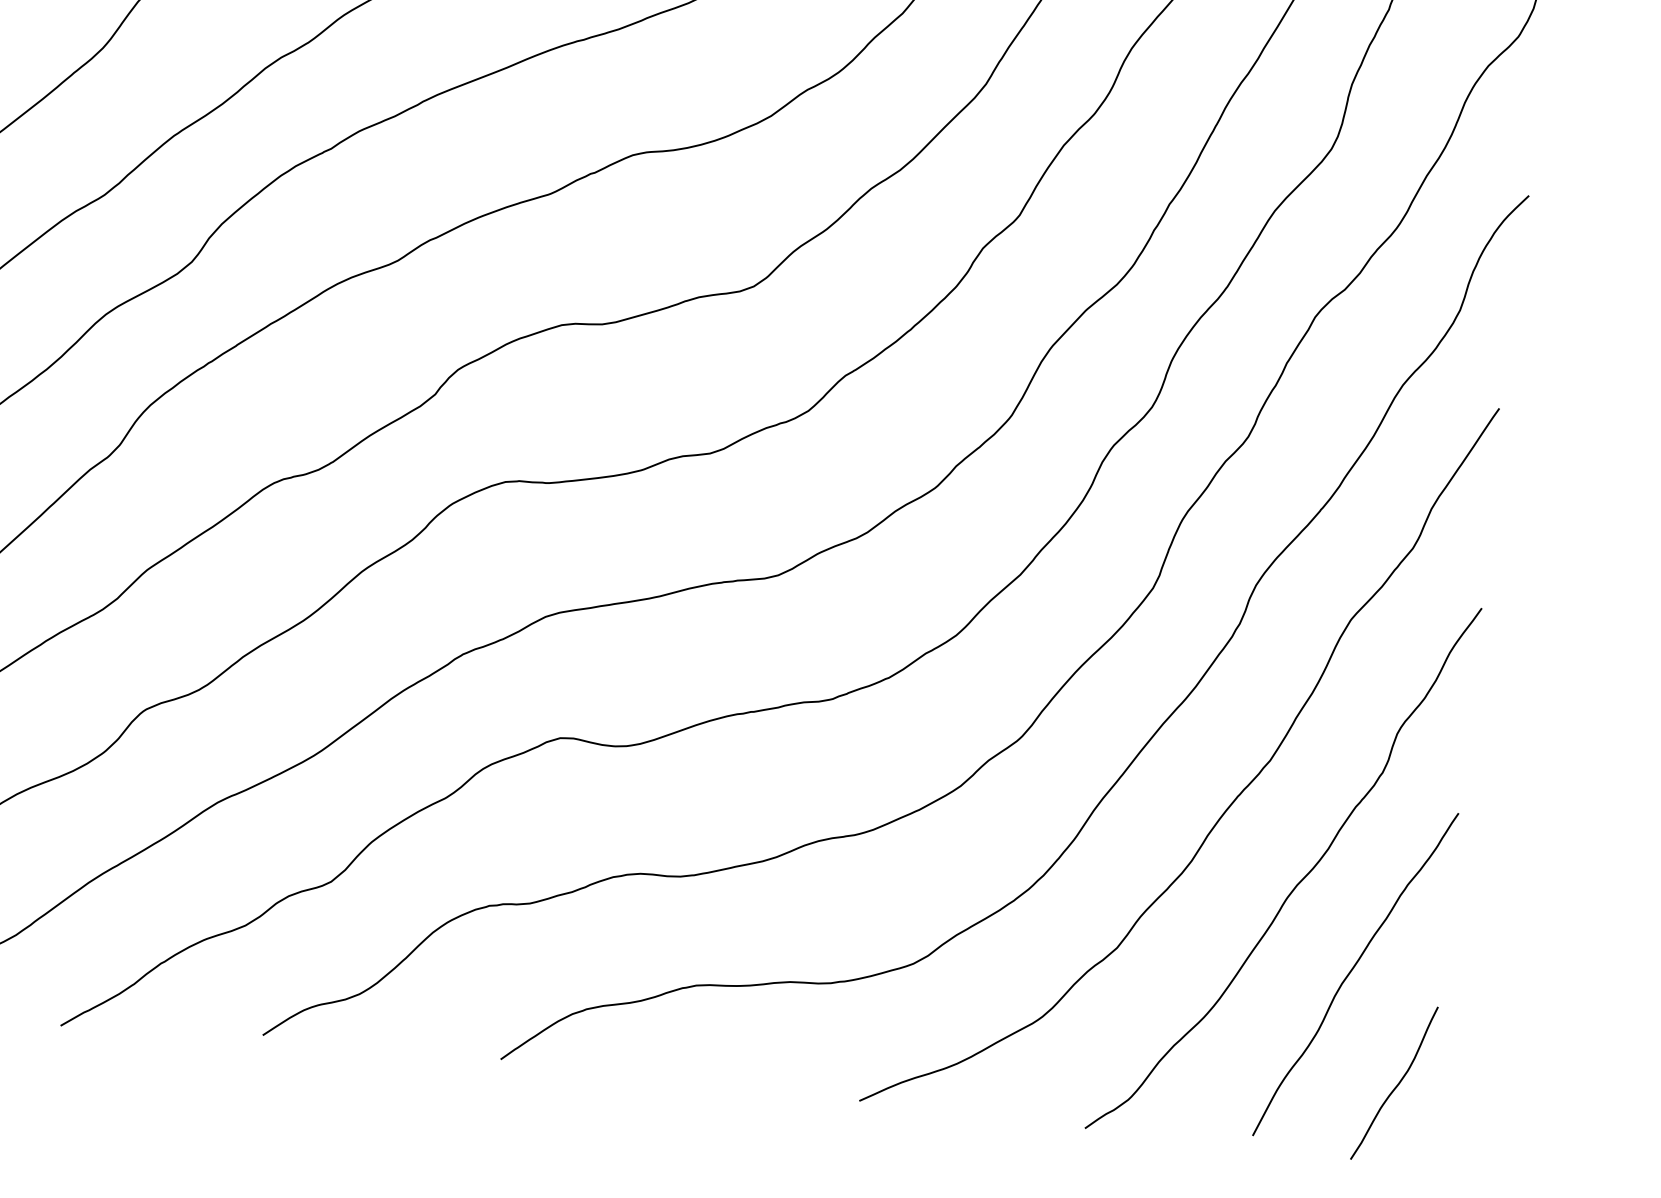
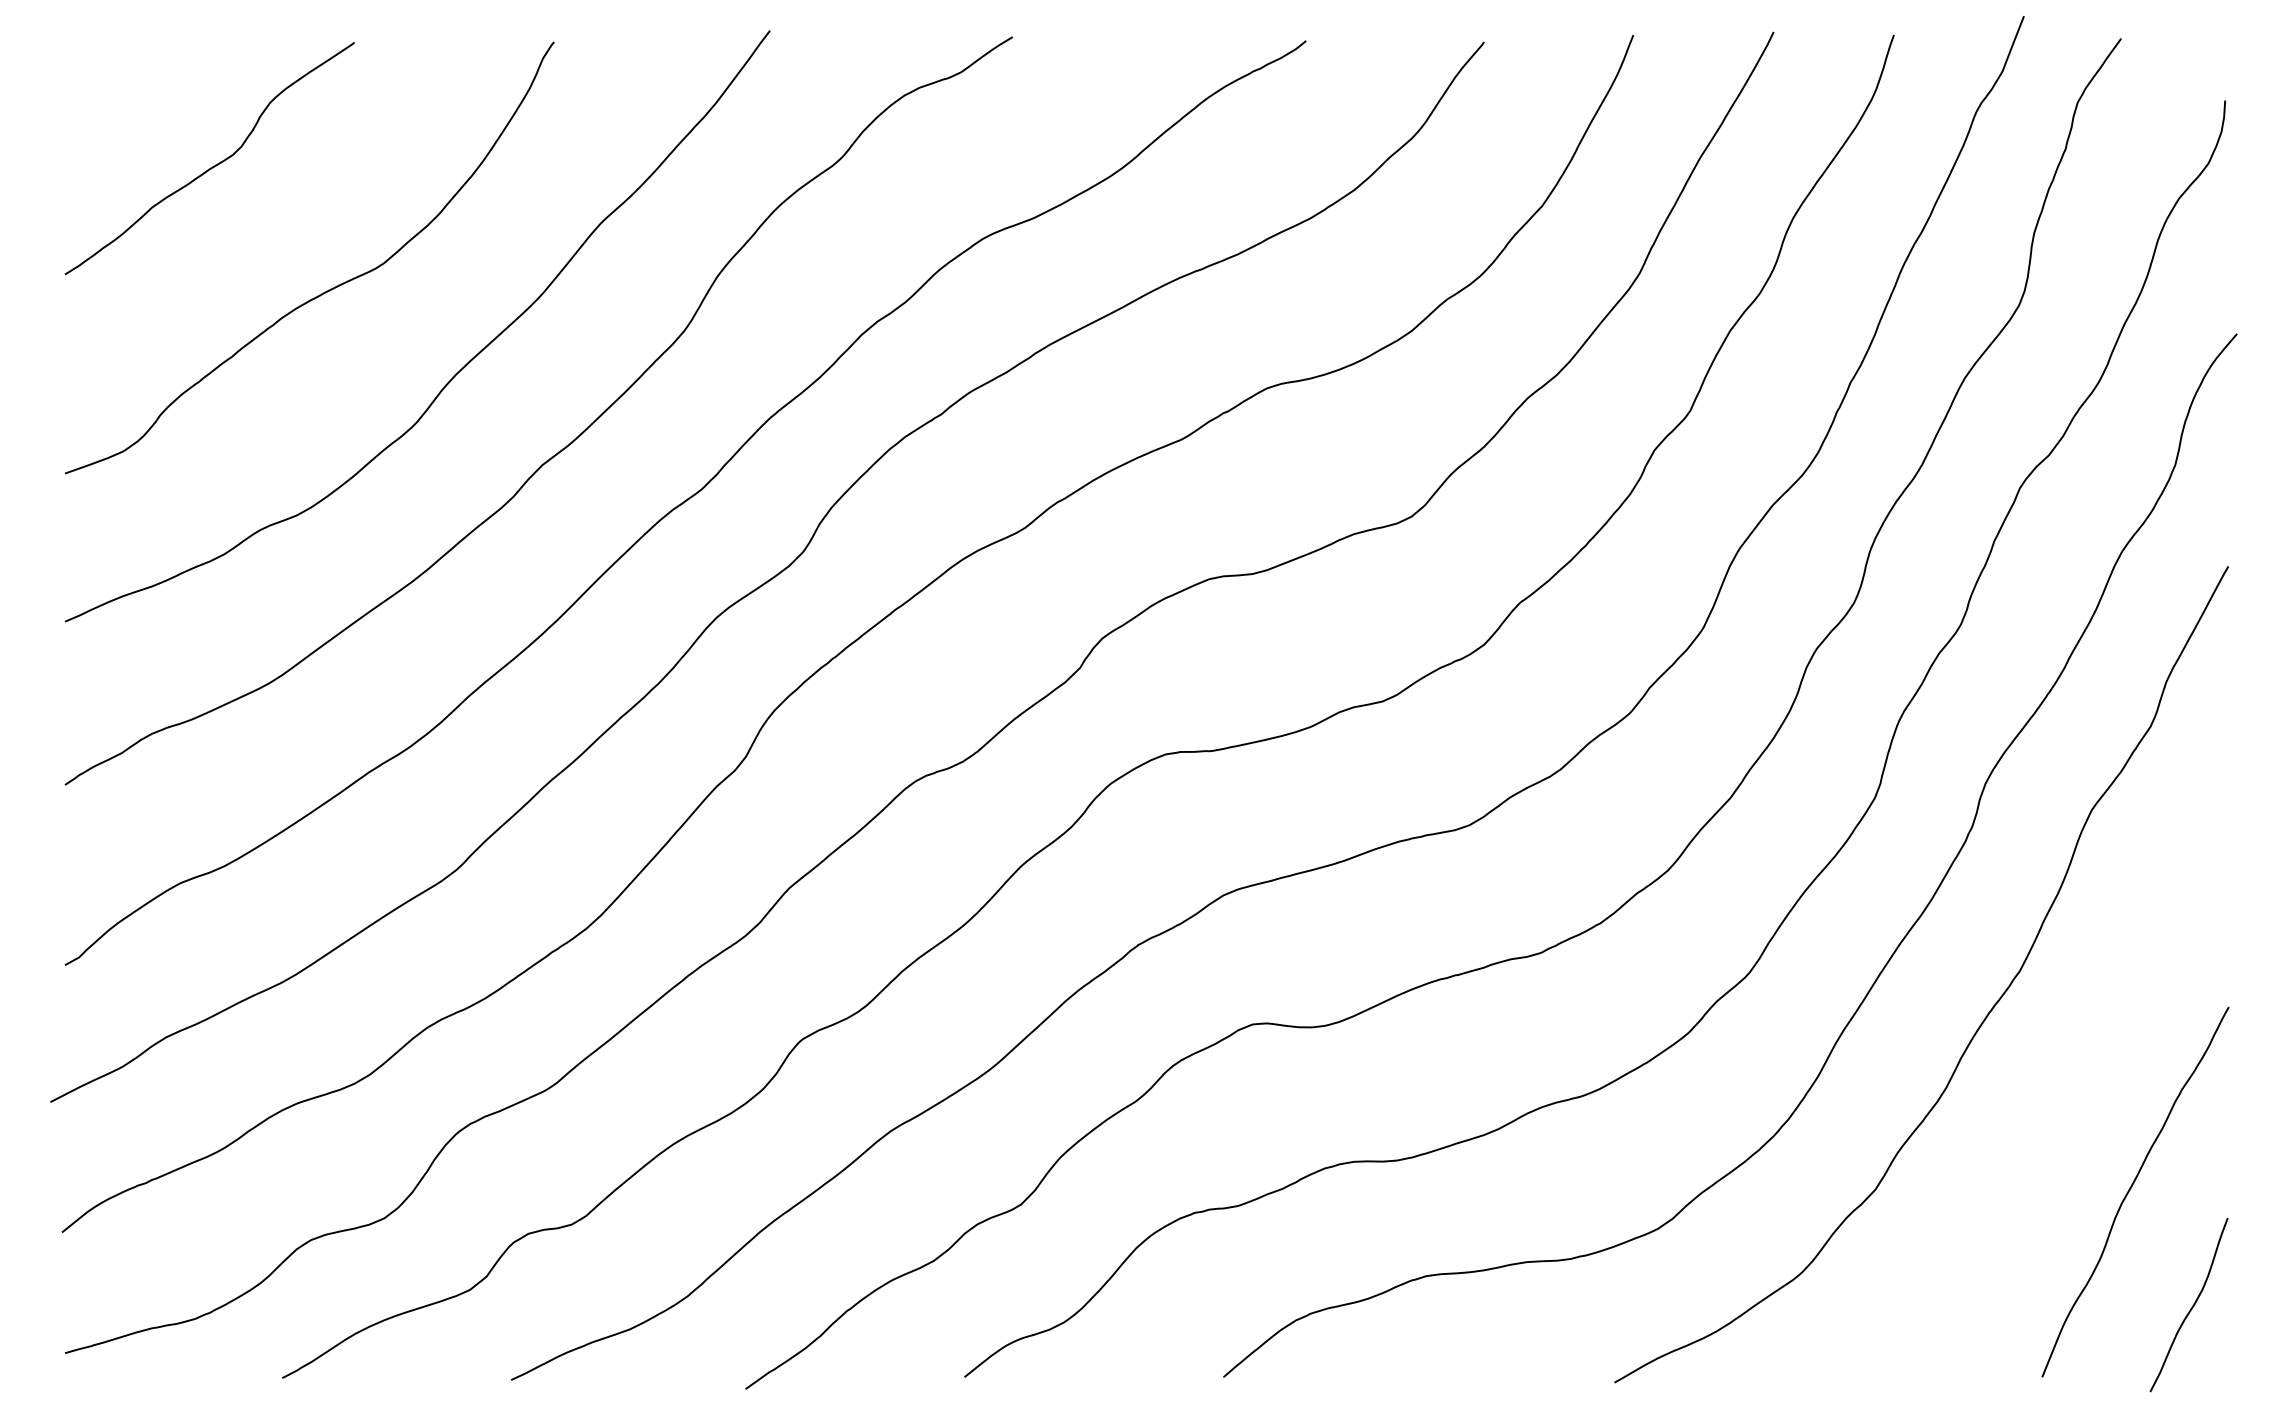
curve: (1297, 883) -> (2062, 1100), removed

